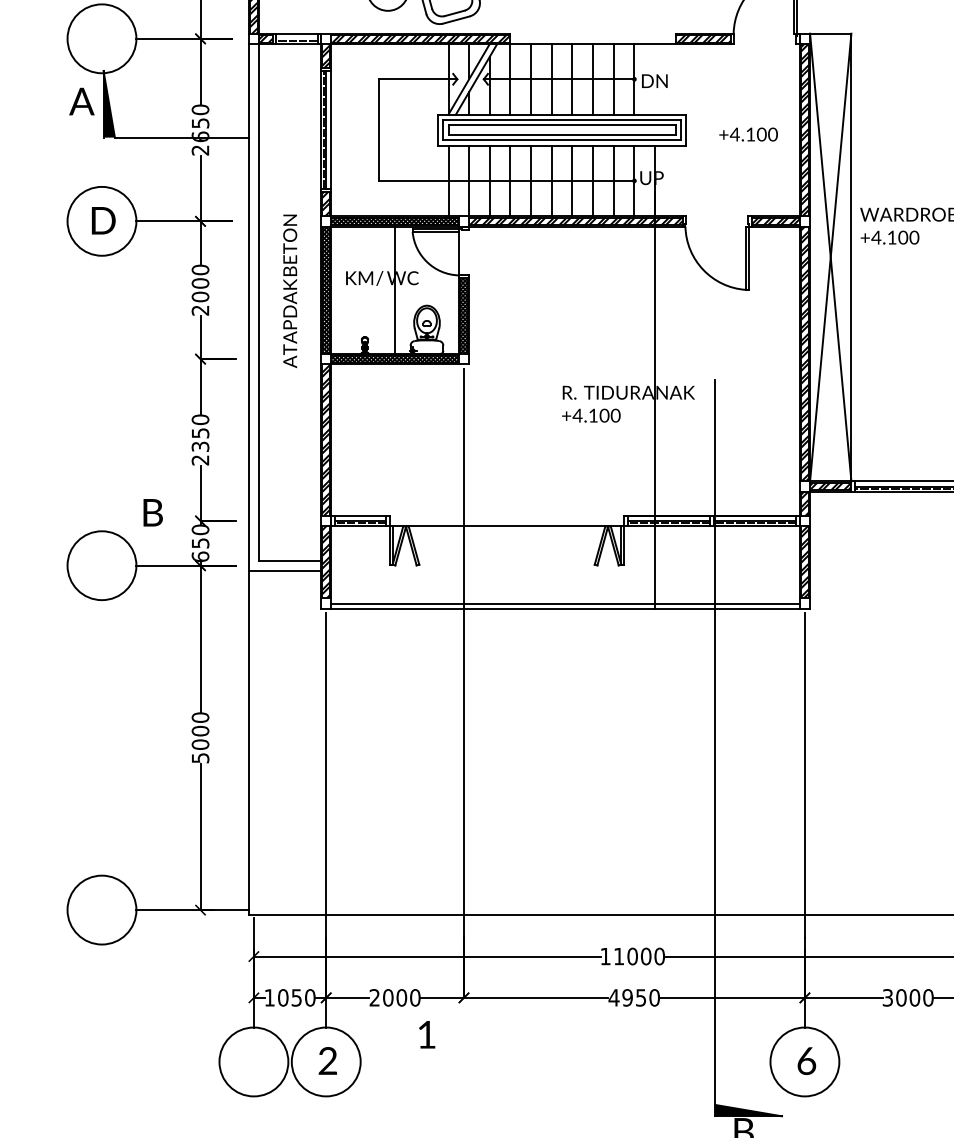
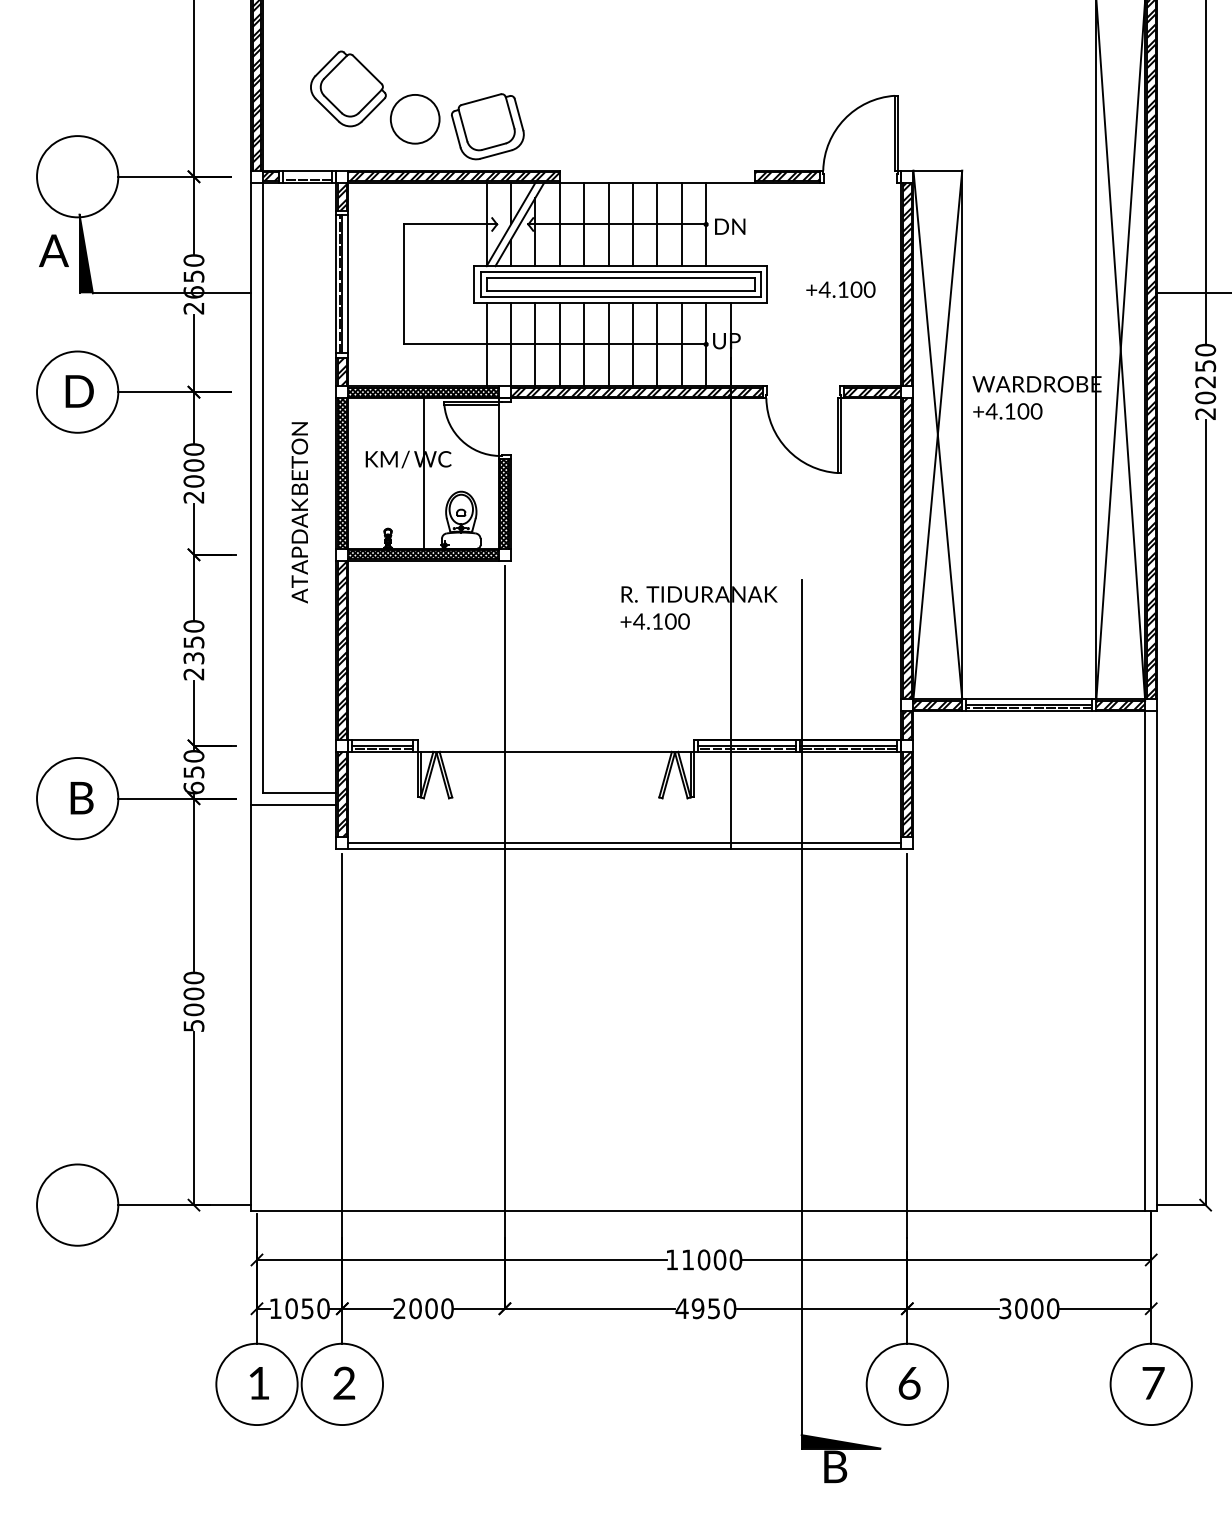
text: (289, 291) -> (299, 512), moved
text: (152, 513) -> (81, 798), moved
text: (427, 1034) -> (259, 1383), moved

